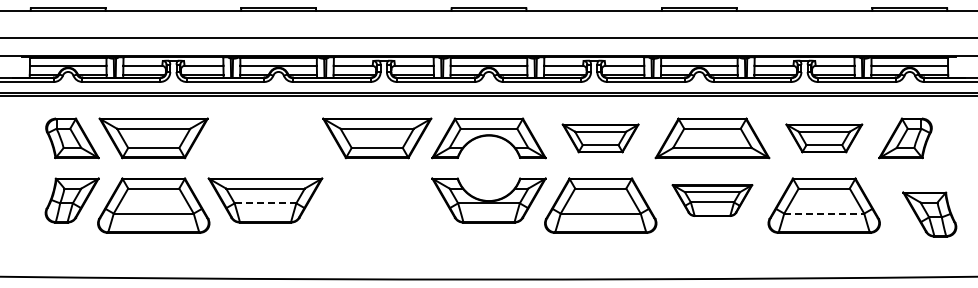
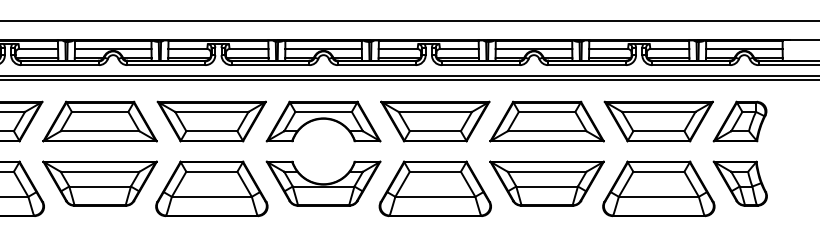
part: (265, 138) -> (100, 121), added
part: (600, 138) -> (435, 121), size x1.43
part: (824, 138) -> (659, 121), size x1.43
part: (712, 200) -> (547, 183), size x1.43
line: (265, 203) -> (100, 186), dashed -> solid
part: (376, 205) -> (211, 188), added
line: (824, 213) -> (659, 196), dashed -> solid
part: (929, 214) -> (740, 183), moved

